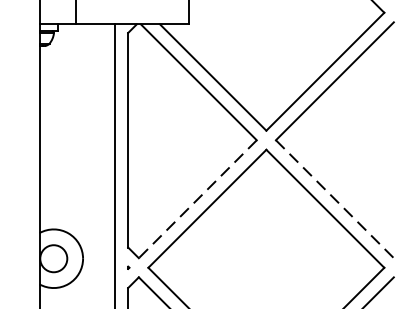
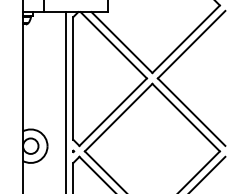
line: (198, 199) -> (113, 112), dashed -> solid
line: (334, 199) -> (191, 112), dashed -> solid

